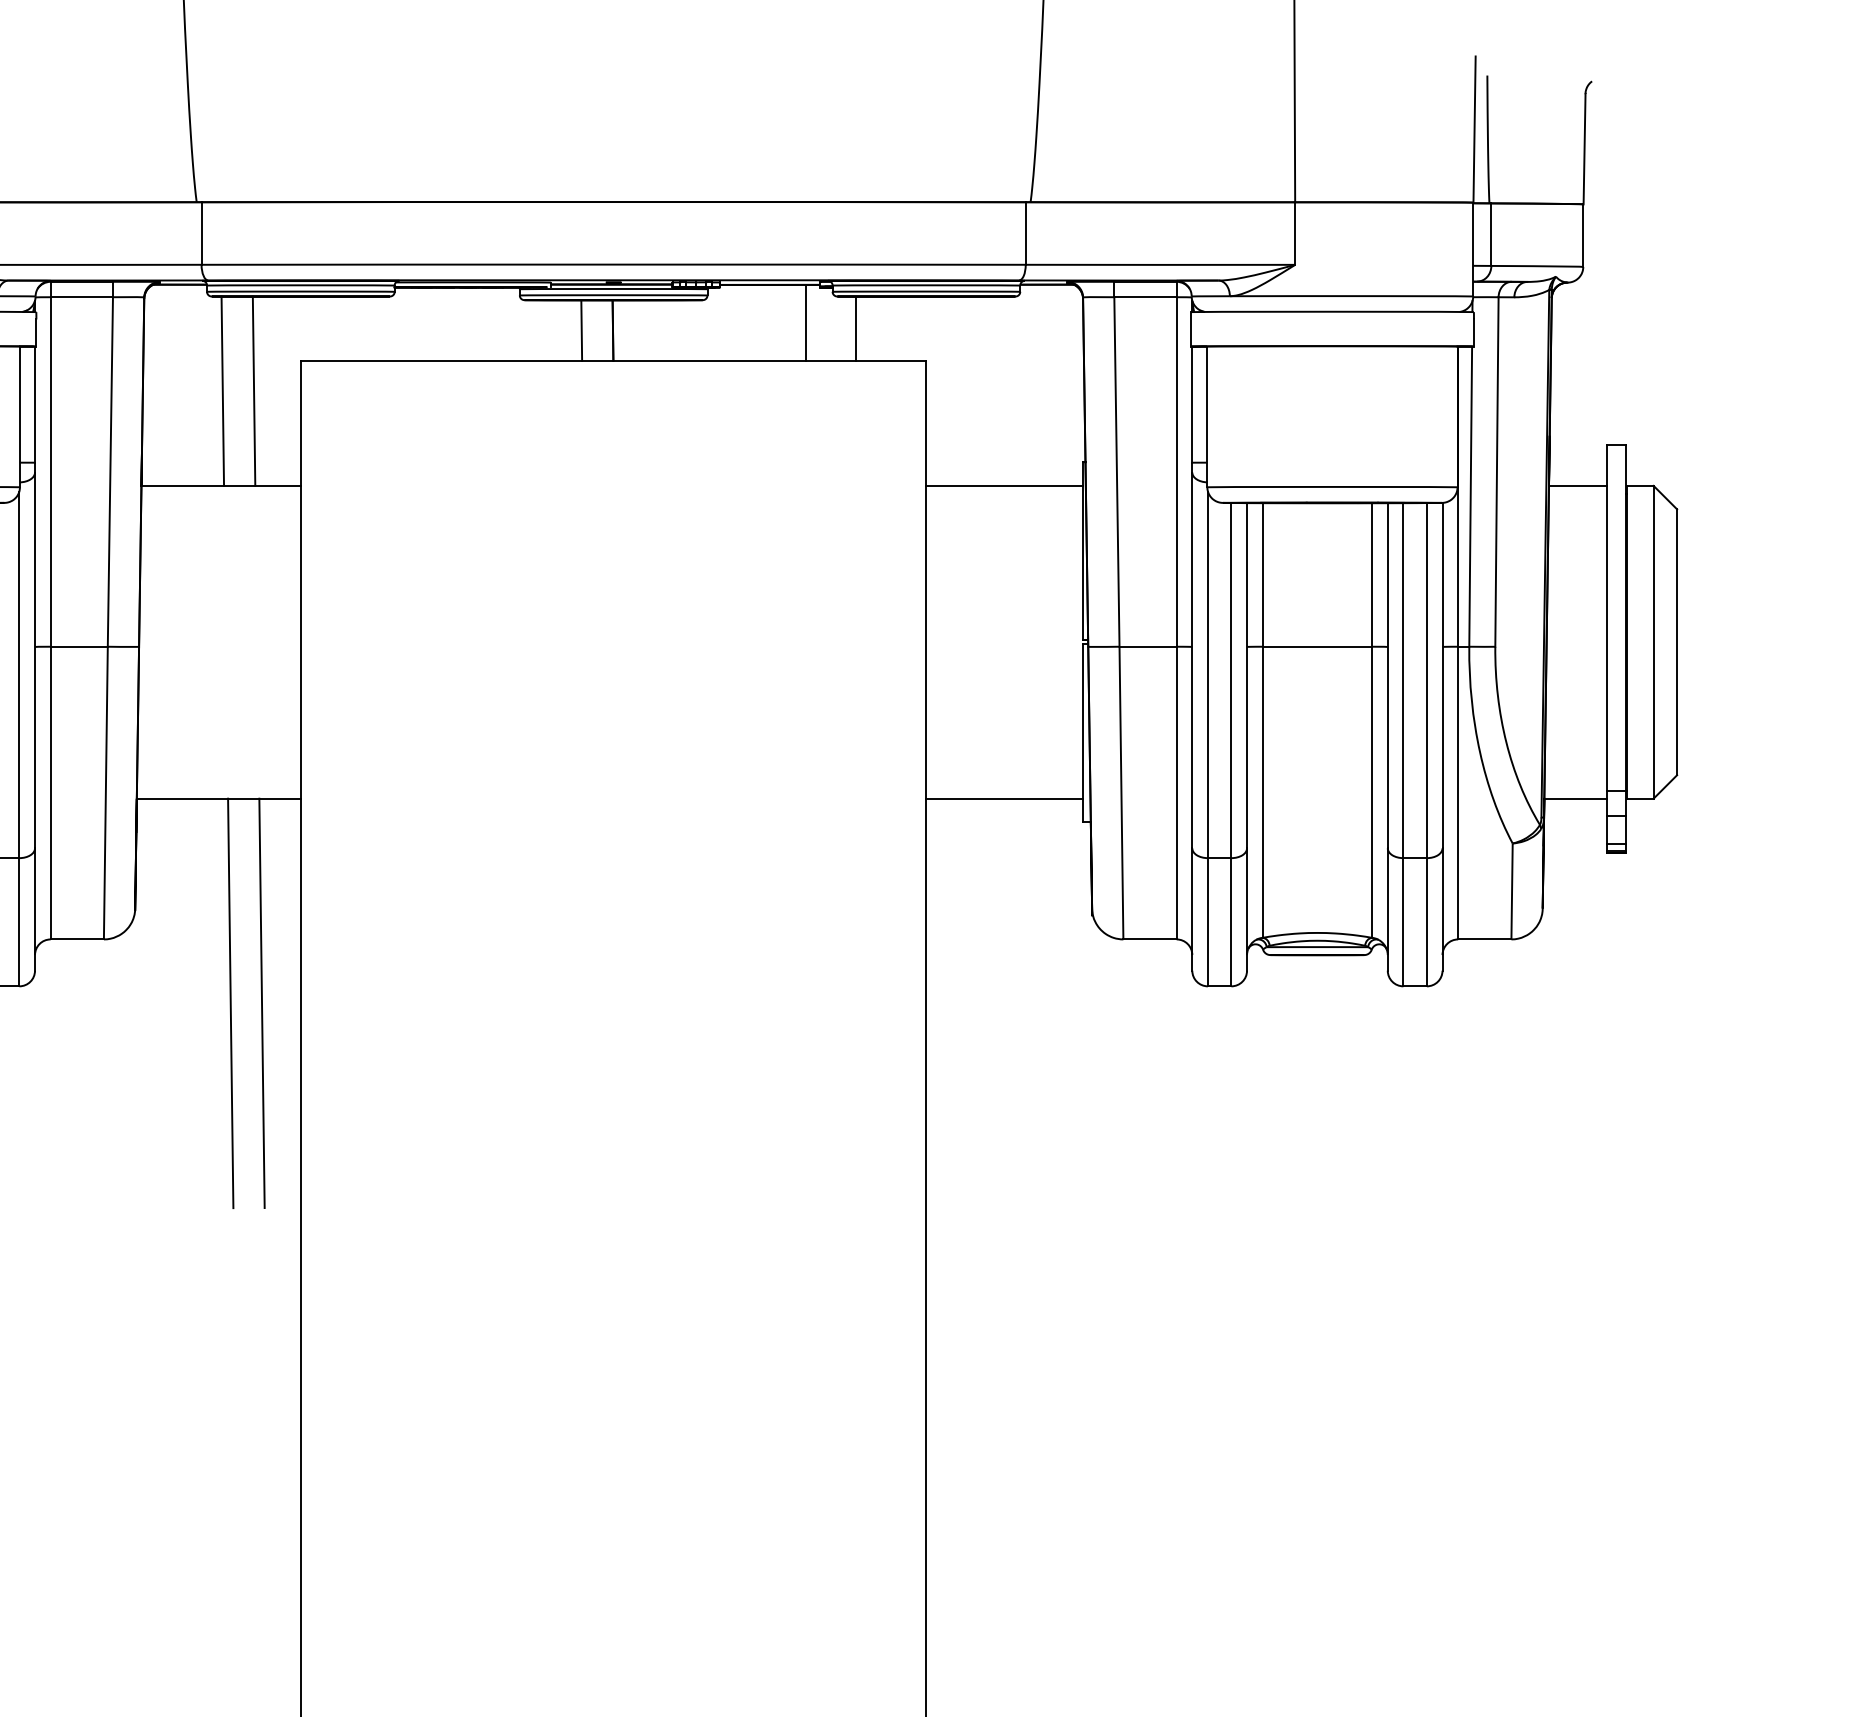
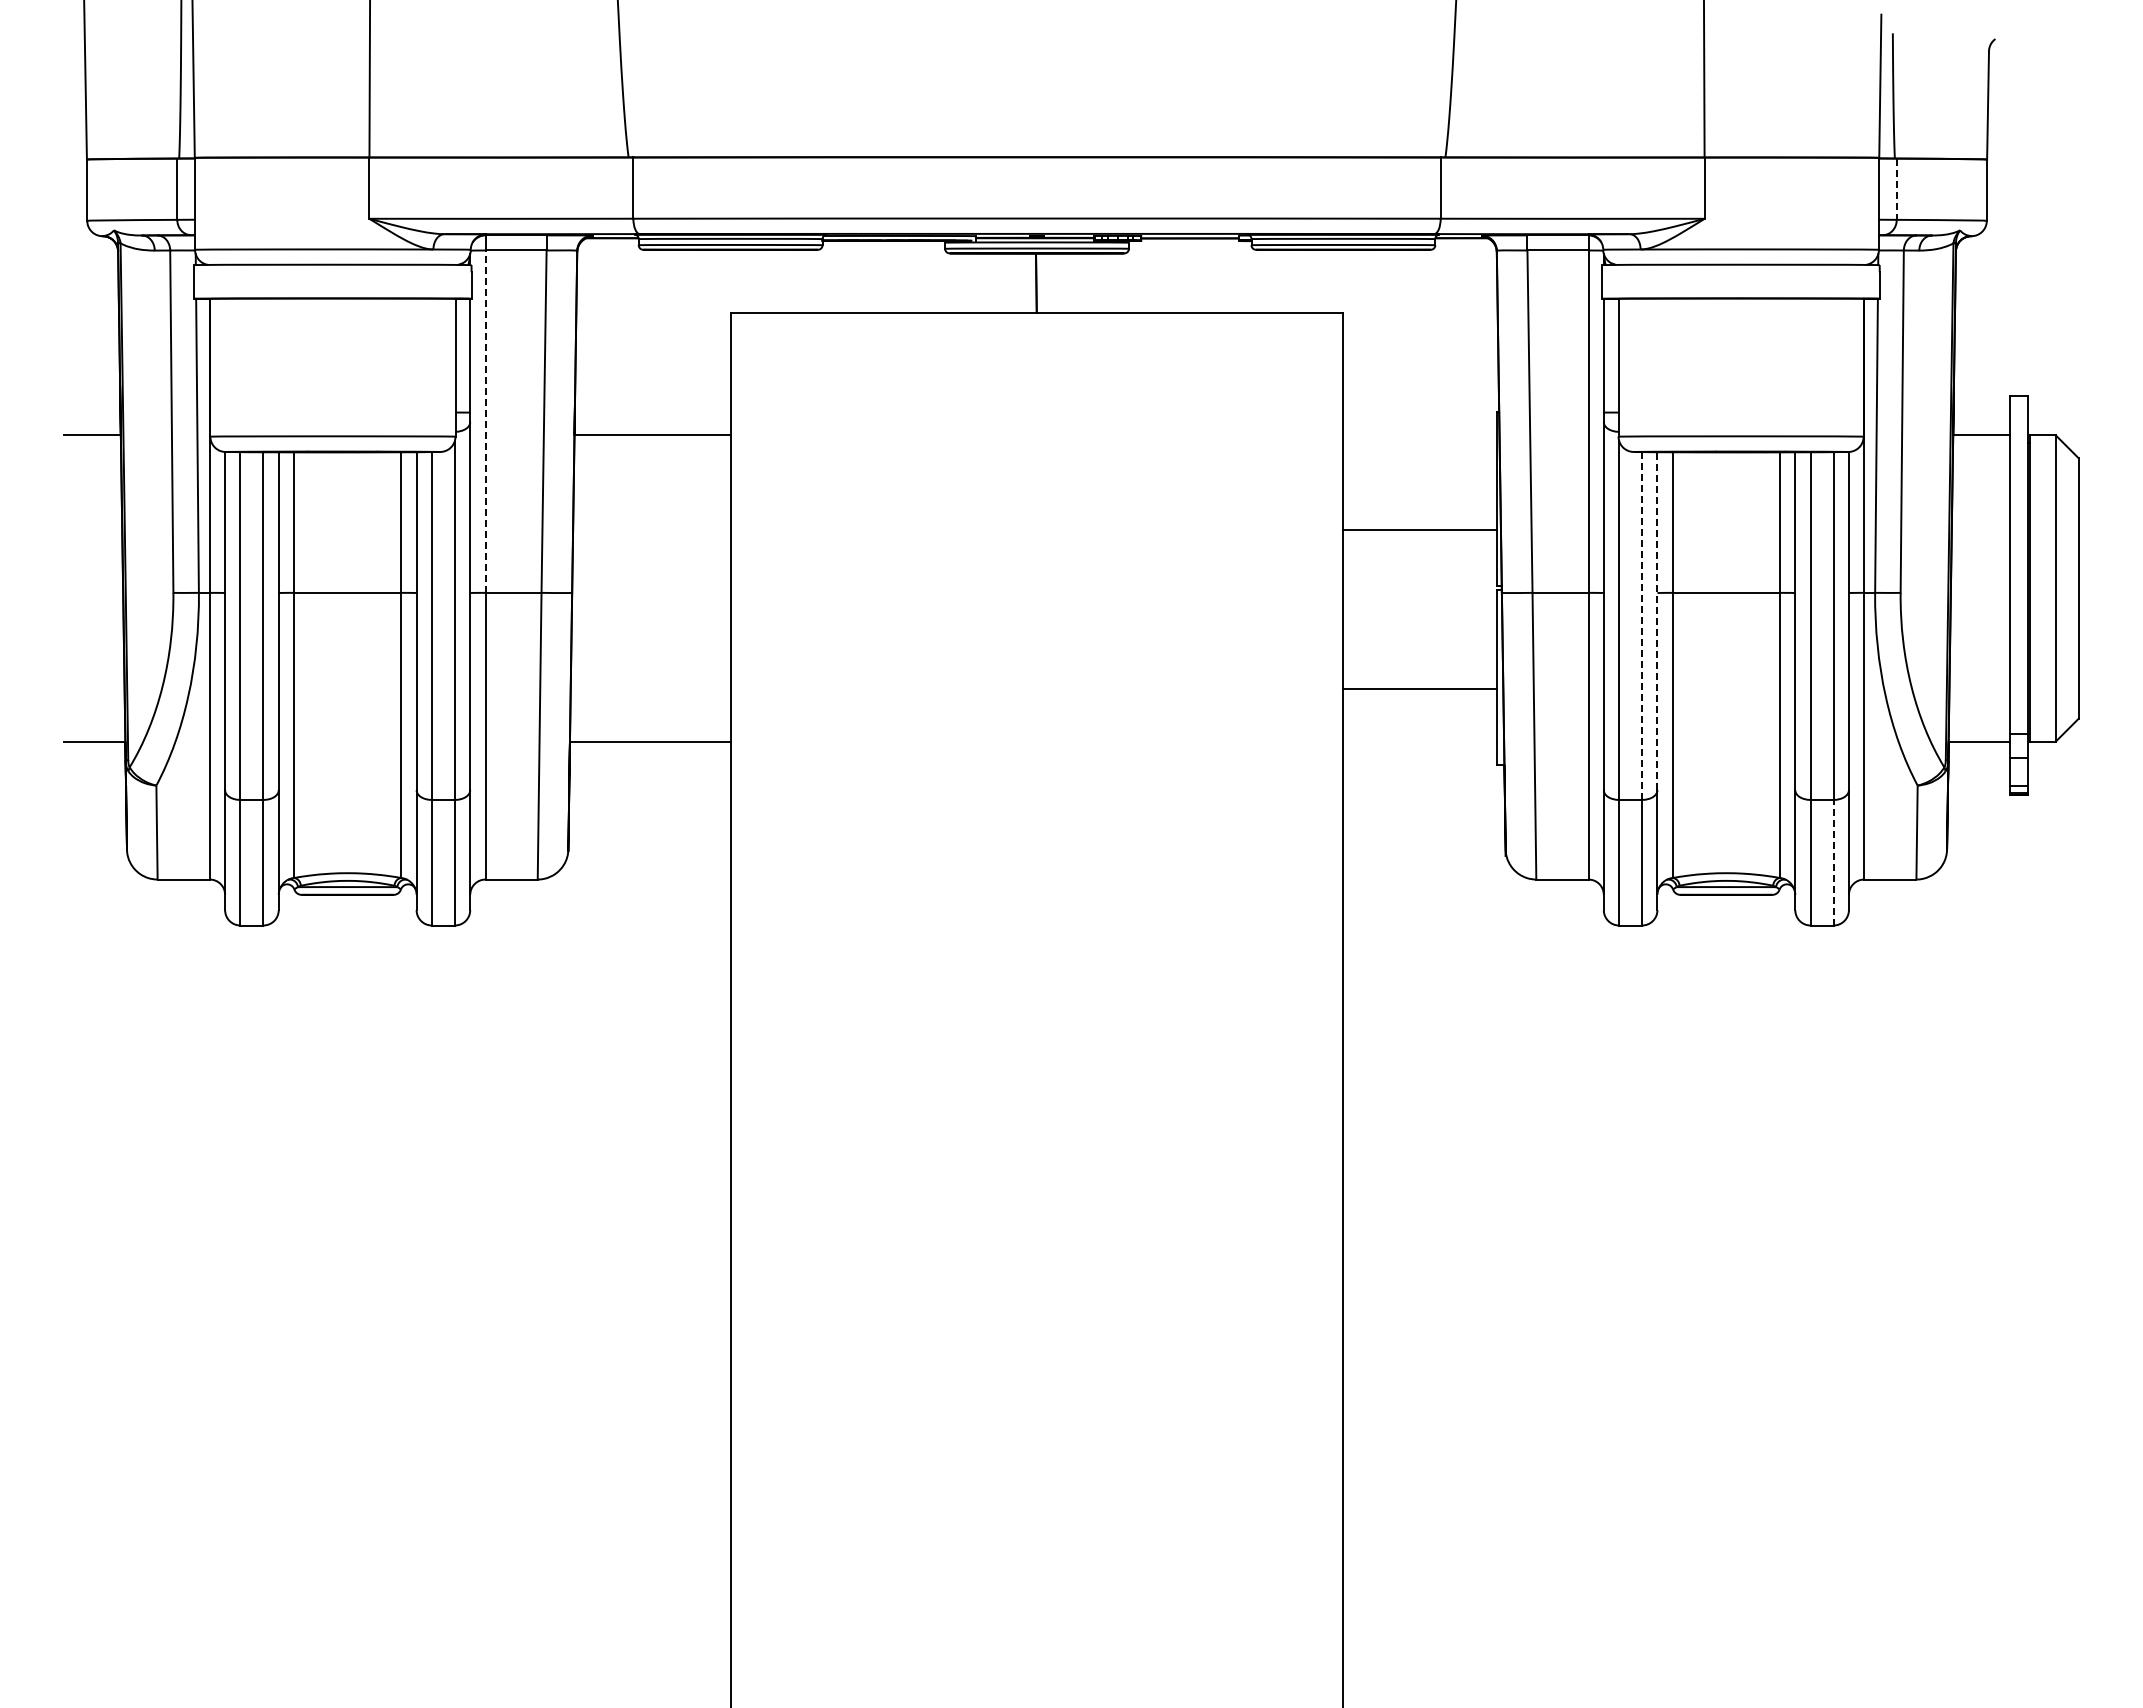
line: (1491, 234) -> (1896, 189), solid -> dashed
line: (806, 322) -> (1225, 275), removed
line: (856, 327) -> (1274, 280), removed
line: (581, 329) -> (1005, 282), removed
line: (222, 391) -> (653, 342), removed
line: (253, 391) -> (684, 342), removed
line: (50, 471) -> (485, 421), solid -> dashed
line: (1004, 486) -> (1419, 530), moved
line: (1247, 674) -> (1657, 620), solid -> dashed
line: (1231, 681) -> (1642, 626), solid -> dashed
line: (1004, 798) -> (1419, 688), moved
line: (1426, 922) -> (1833, 862), solid -> dashed
line: (230, 1002) -> (661, 941), removed
line: (261, 1002) -> (692, 941), removed

